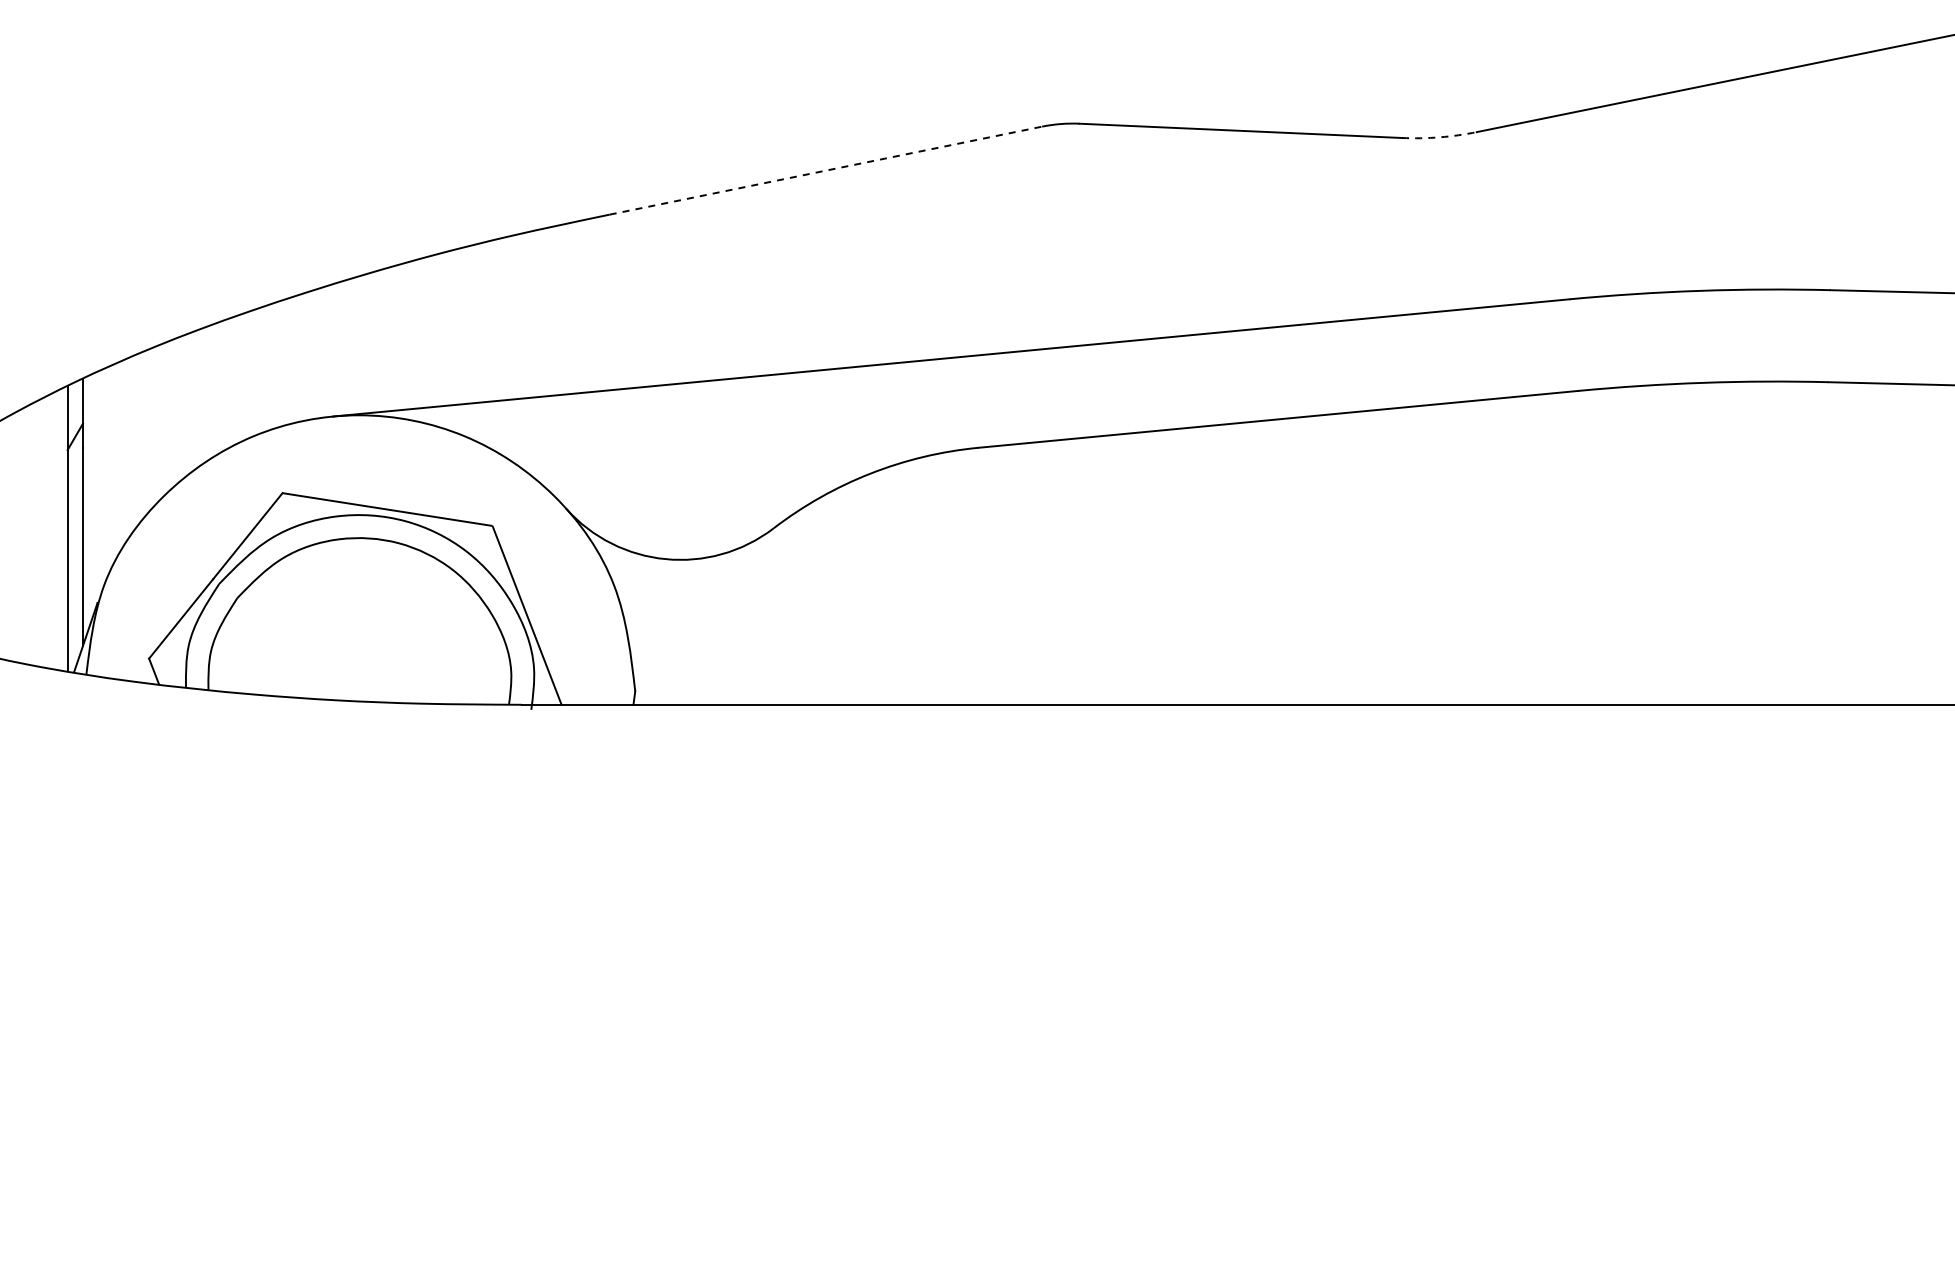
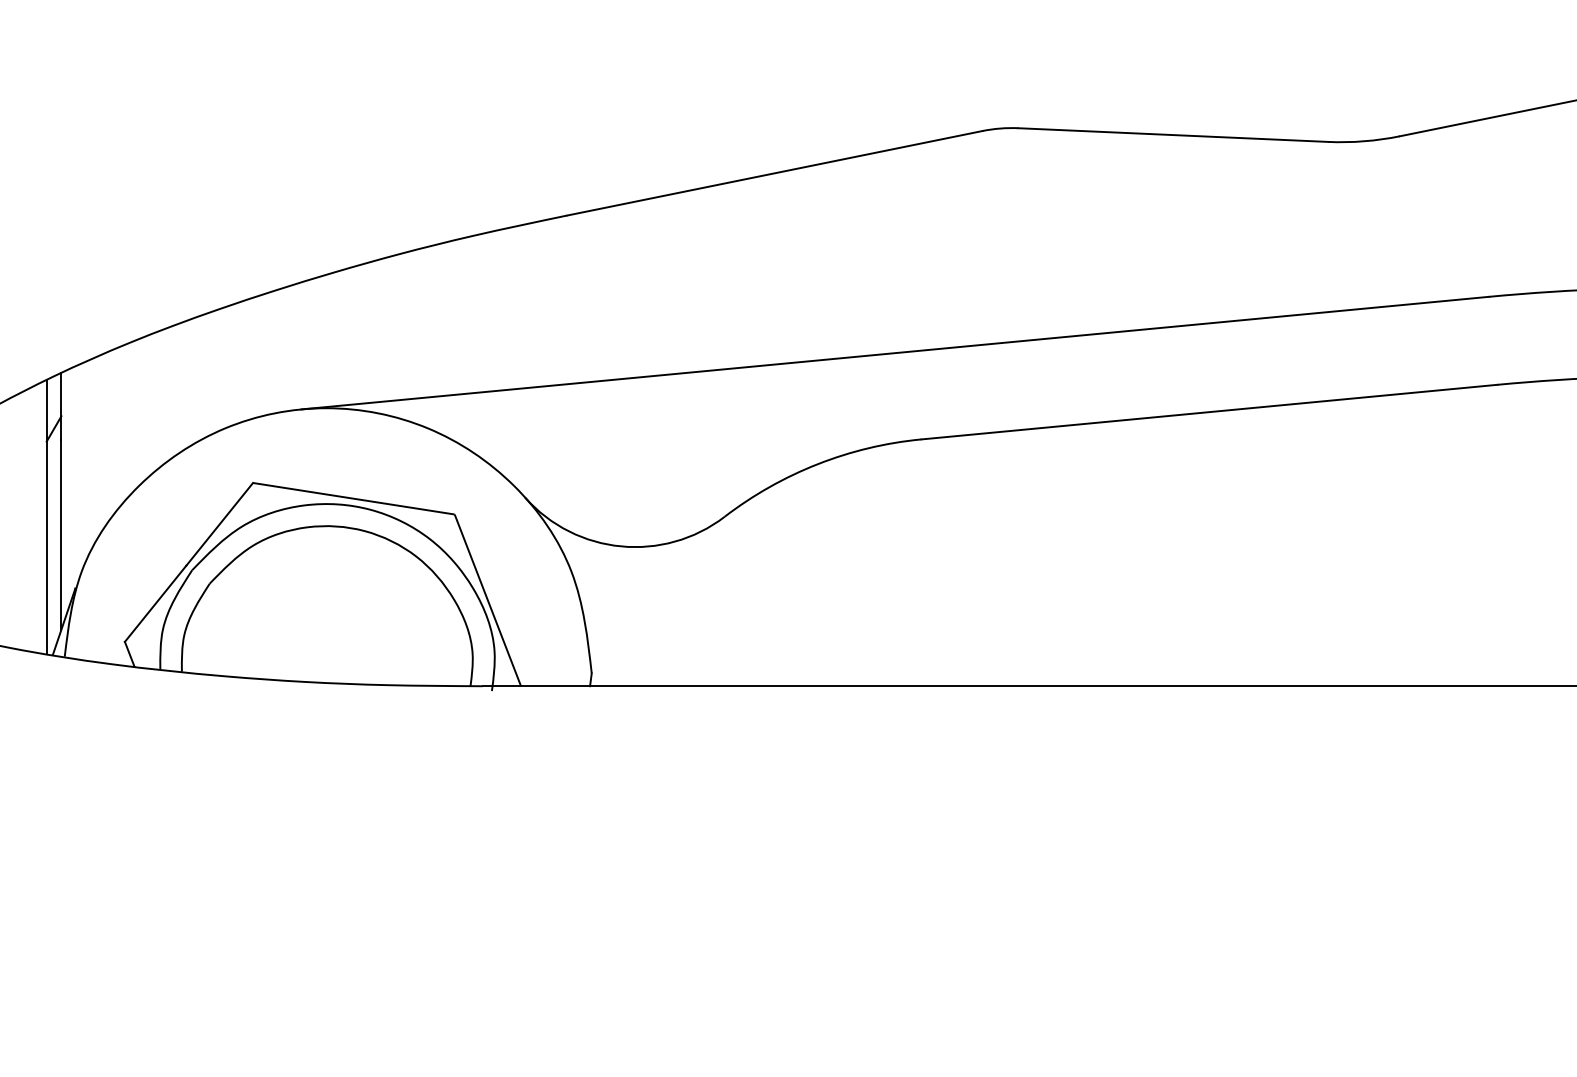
arc: (1439, 137) -> (1364, 141), dashed -> solid
line: (825, 170) -> (774, 173), dashed -> solid

